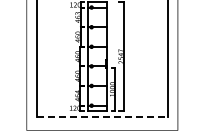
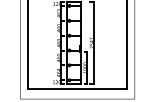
line: (102, 117) -> (77, 89), dashed -> solid

